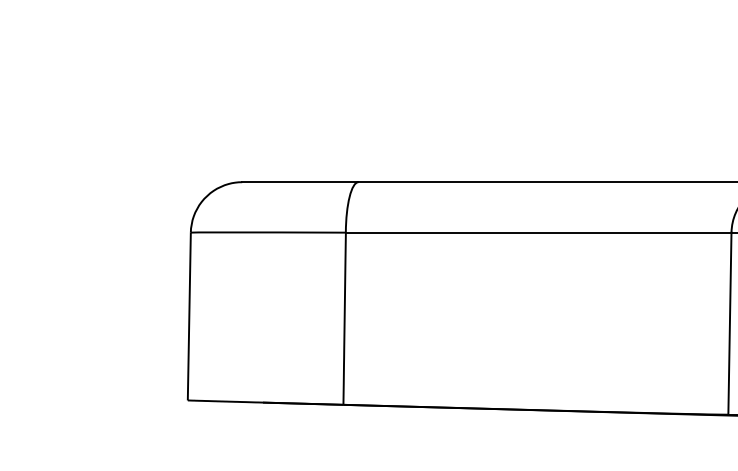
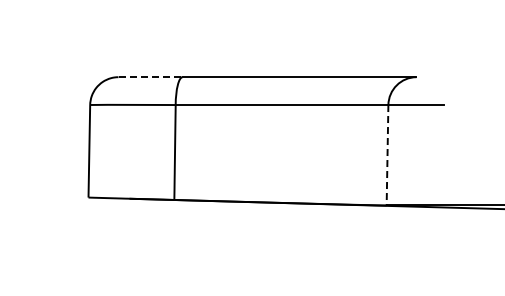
line: (302, 182) -> (151, 77), solid -> dashed
line: (729, 324) -> (387, 155), solid -> dashed

